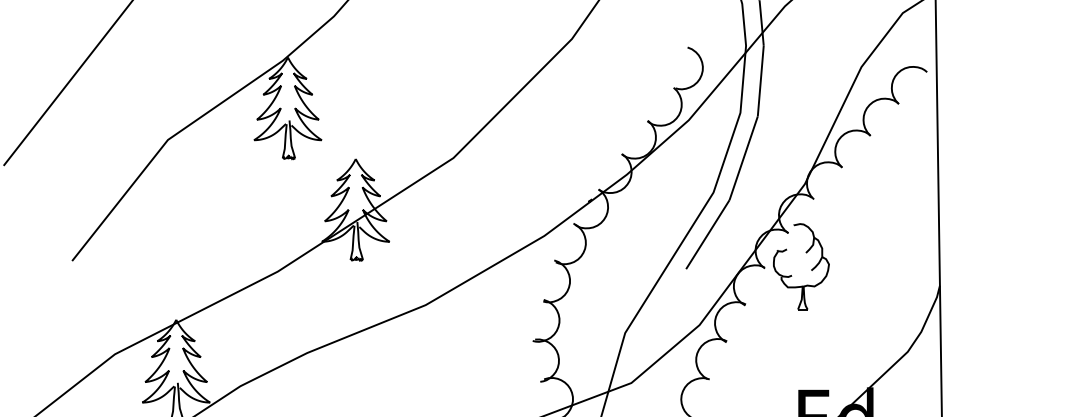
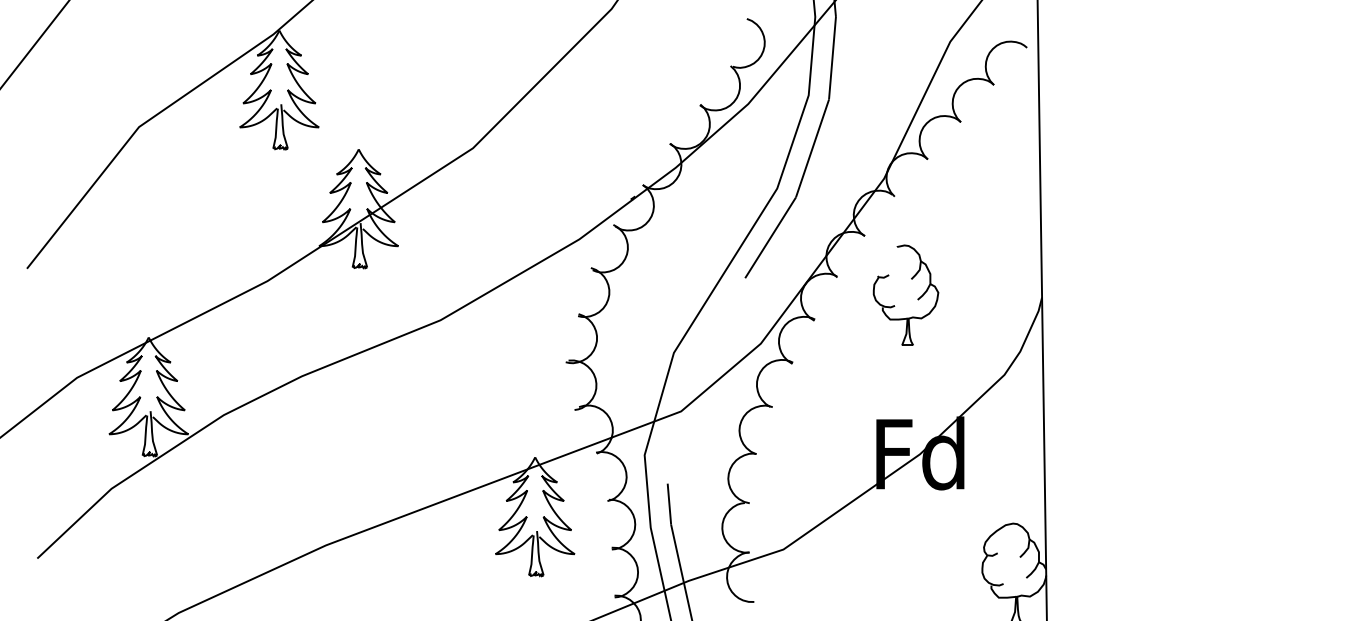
part: (811, 269) -> (917, 298), moved

